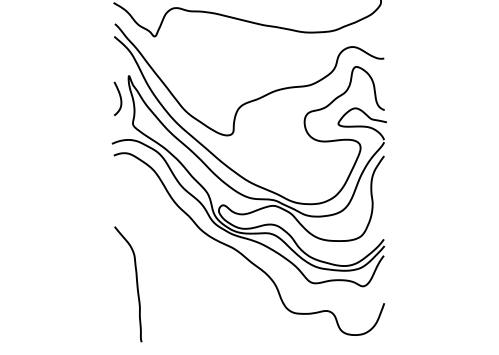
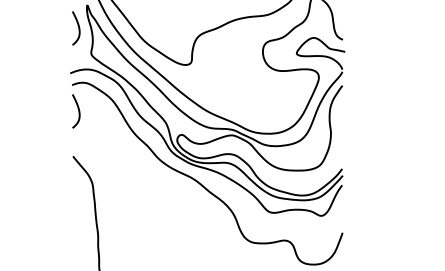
curve: (119, 180) -> (77, 110), added

